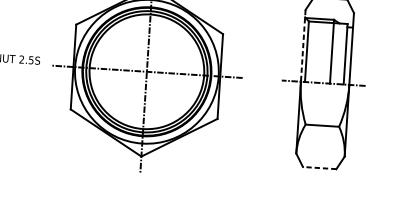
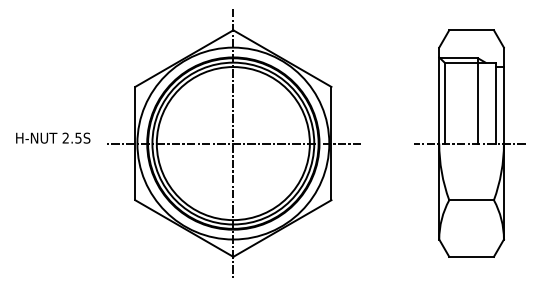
line: (303, 45) -> (439, 95), dashed -> solid
line: (319, 167) -> (471, 256), dashed -> solid

